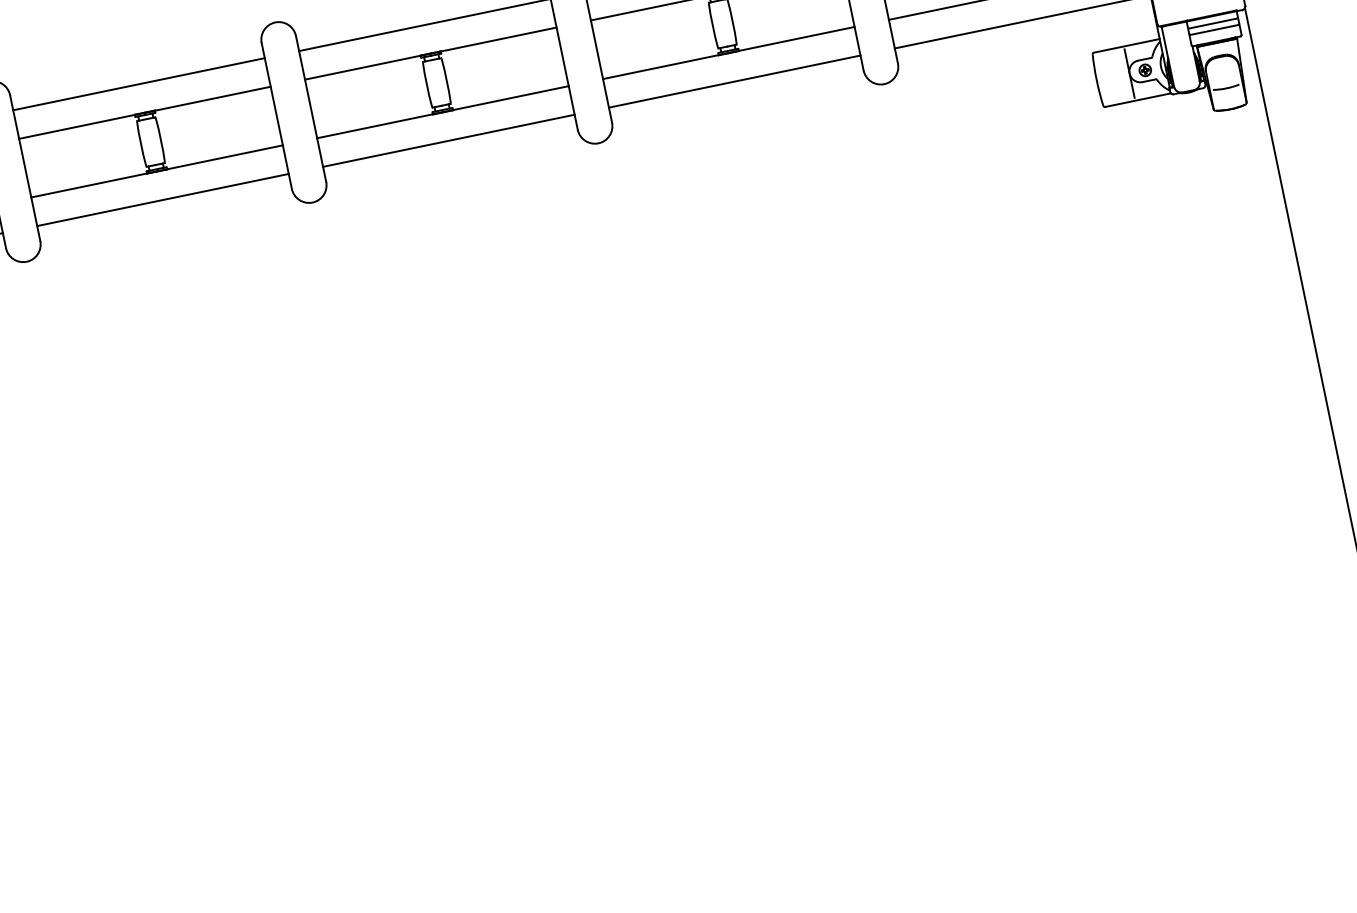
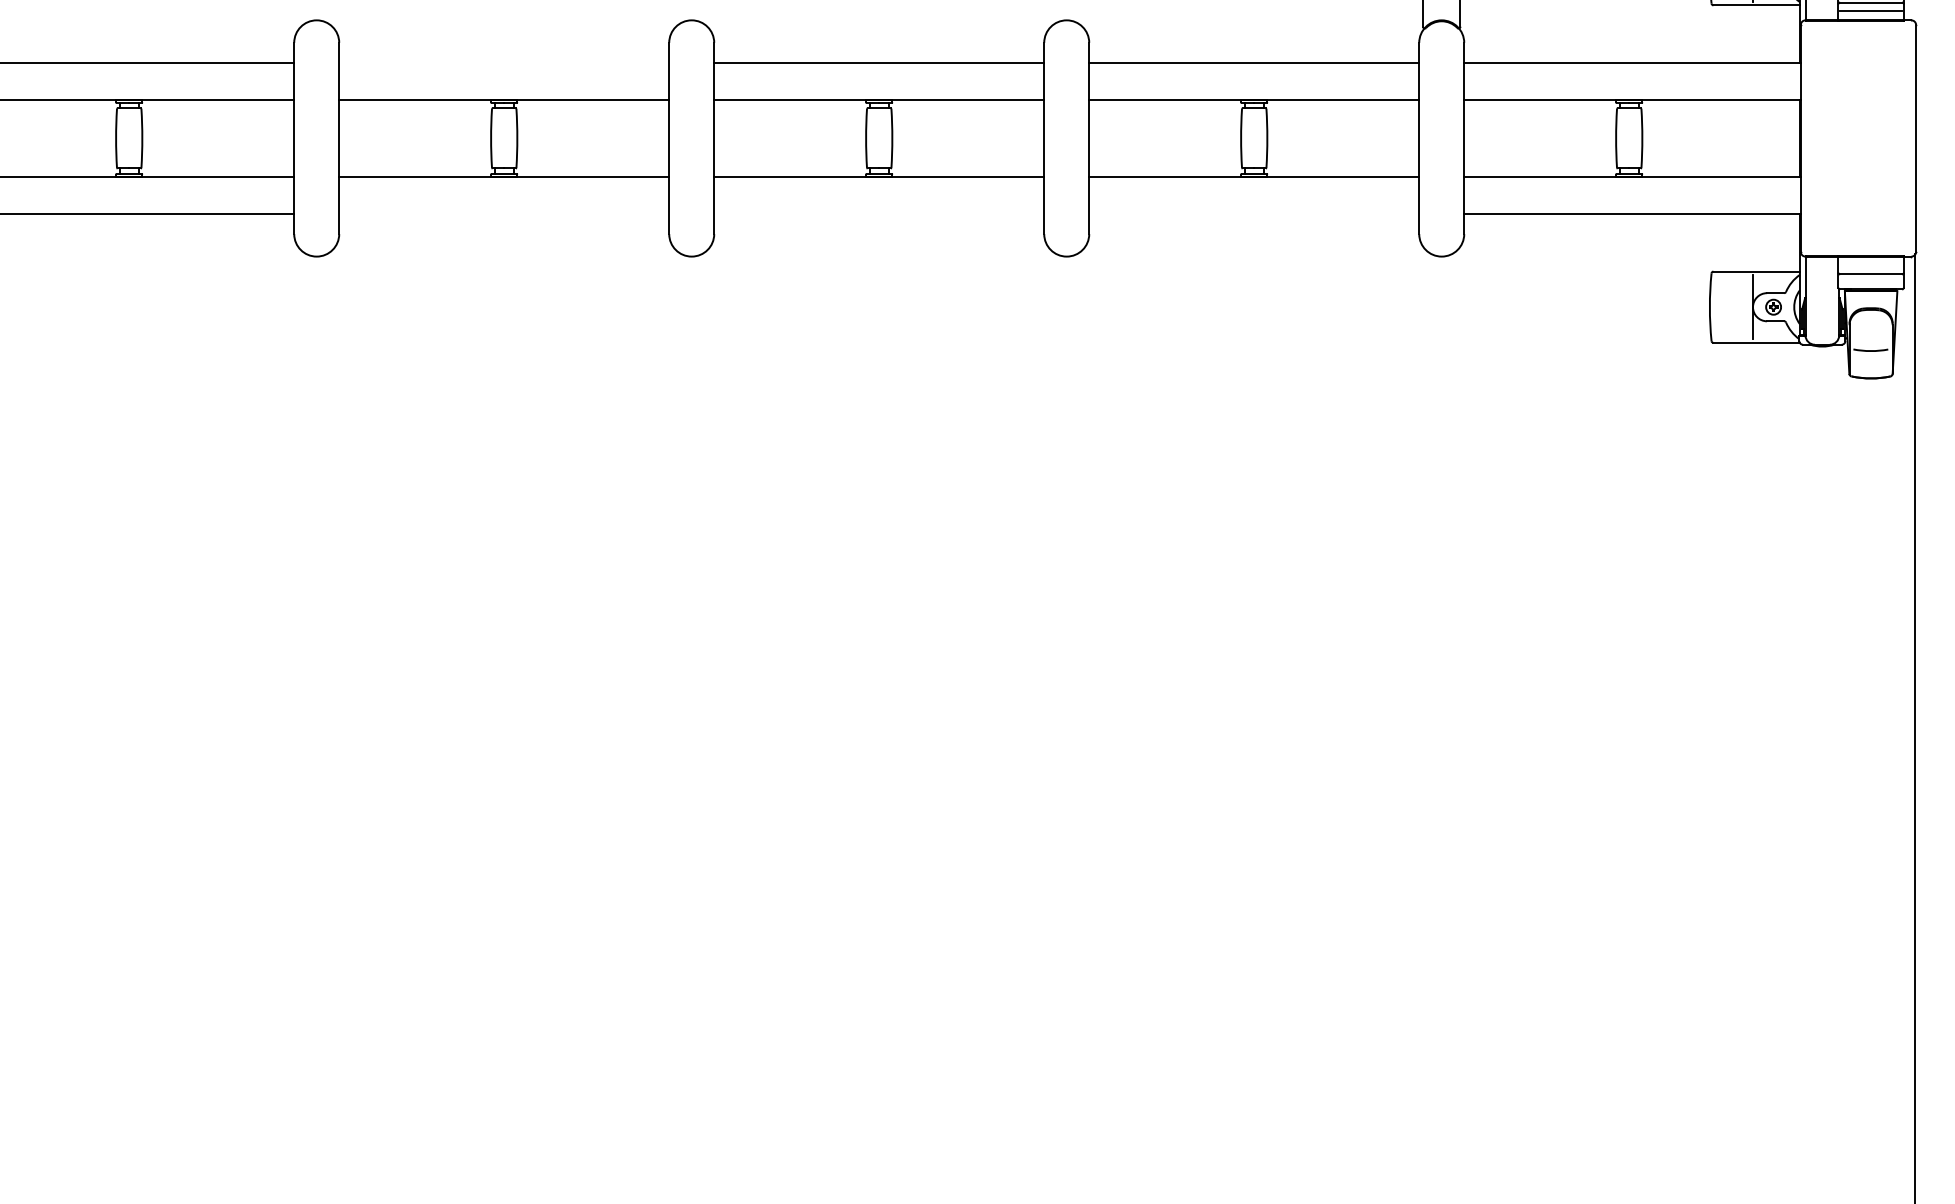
line: (1212, 23) -> (1870, 265), removed
line: (734, 81) -> (1254, 214), removed
line: (139, 84) -> (504, 62), removed
line: (449, 140) -> (879, 214), removed
line: (163, 200) -> (504, 214), removed

